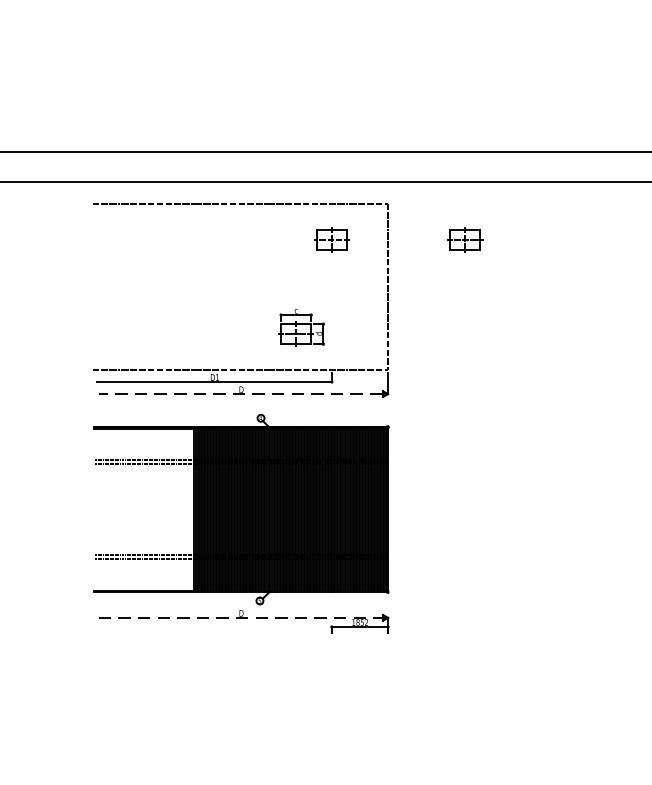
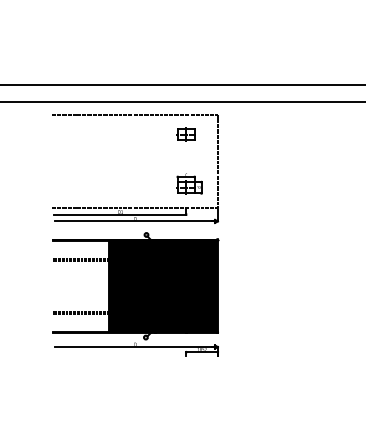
part: (464, 239) -> (260, 134), removed
part: (301, 326) -> (189, 183), moved
line: (241, 394) -> (135, 221), dashed -> solid
line: (241, 618) -> (135, 347), dashed -> solid

